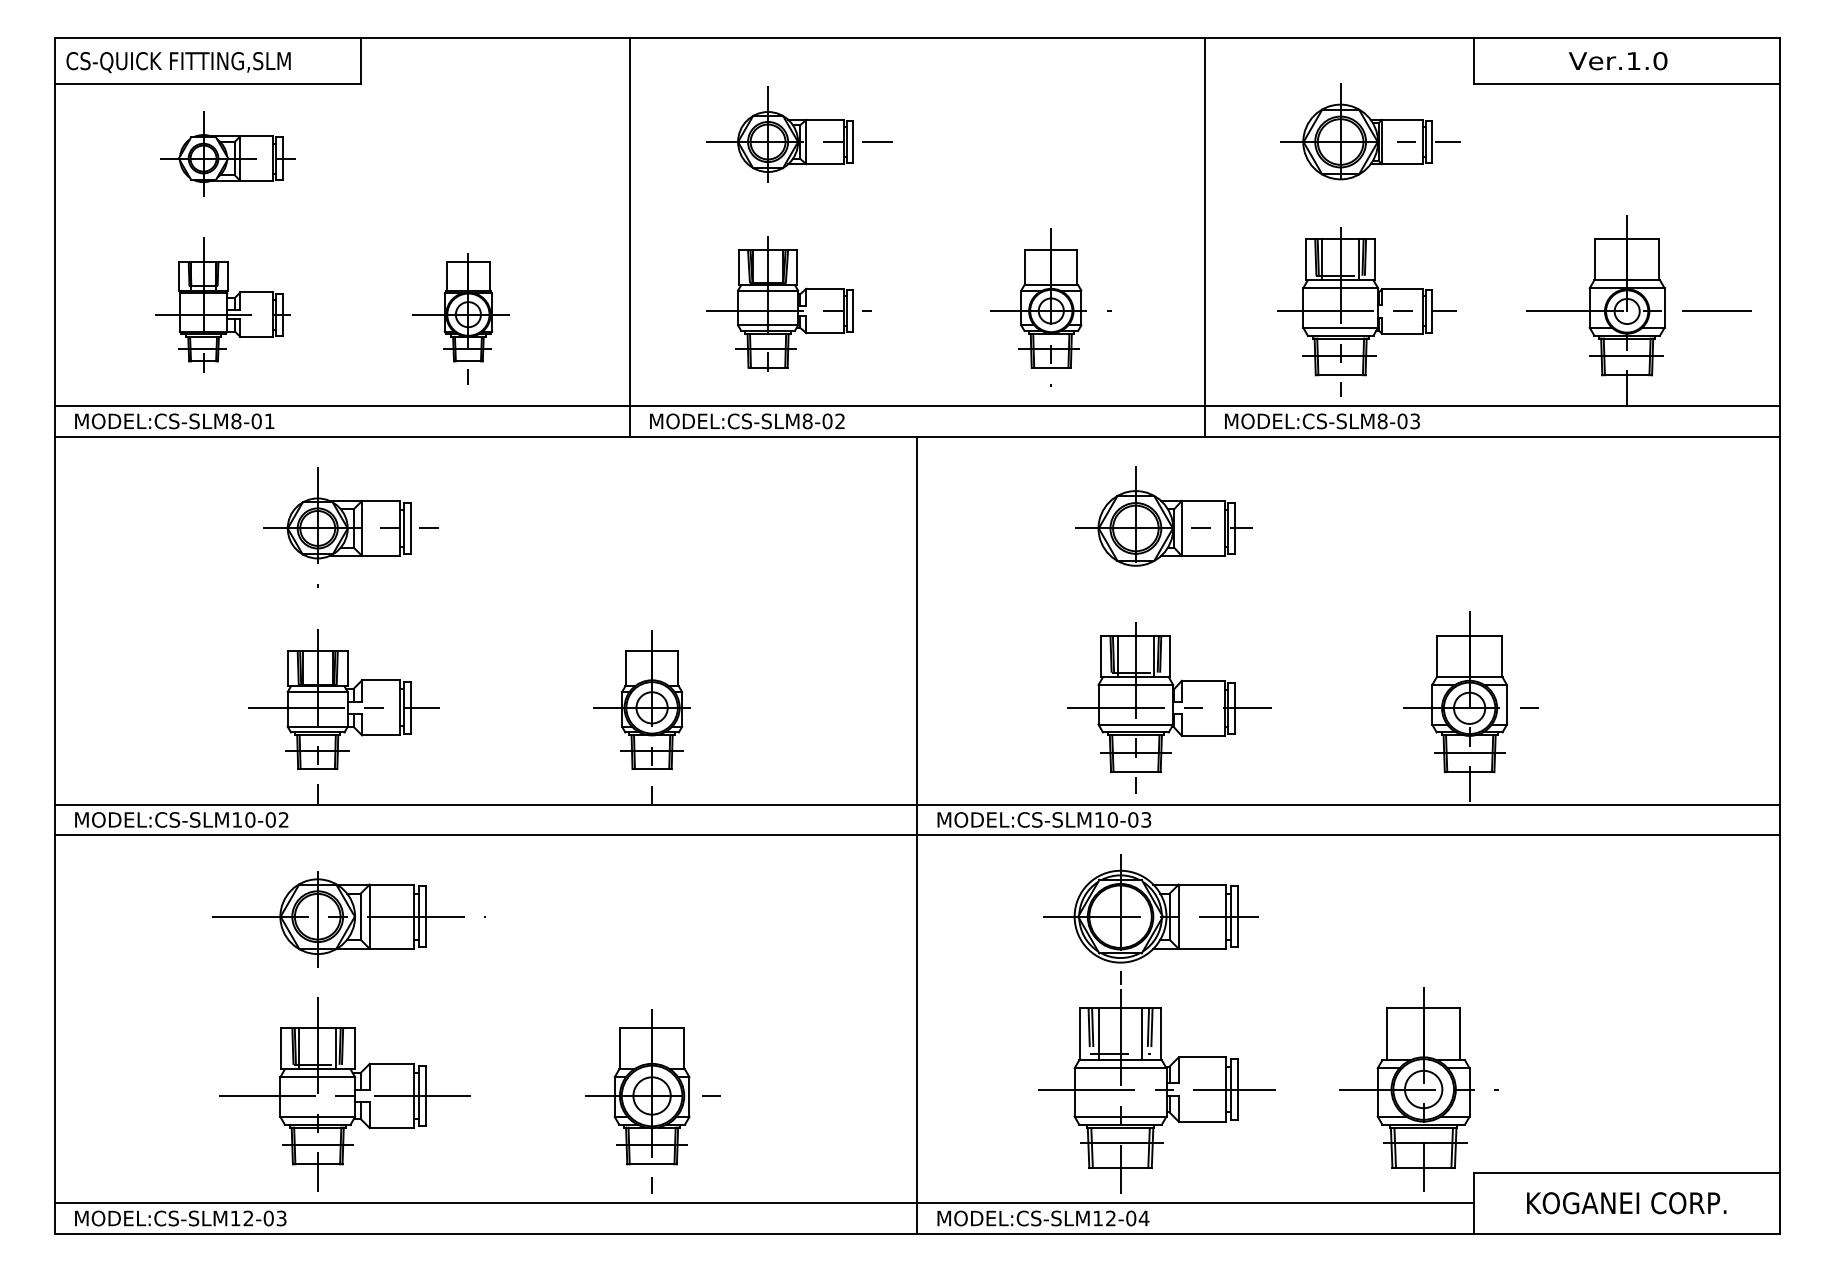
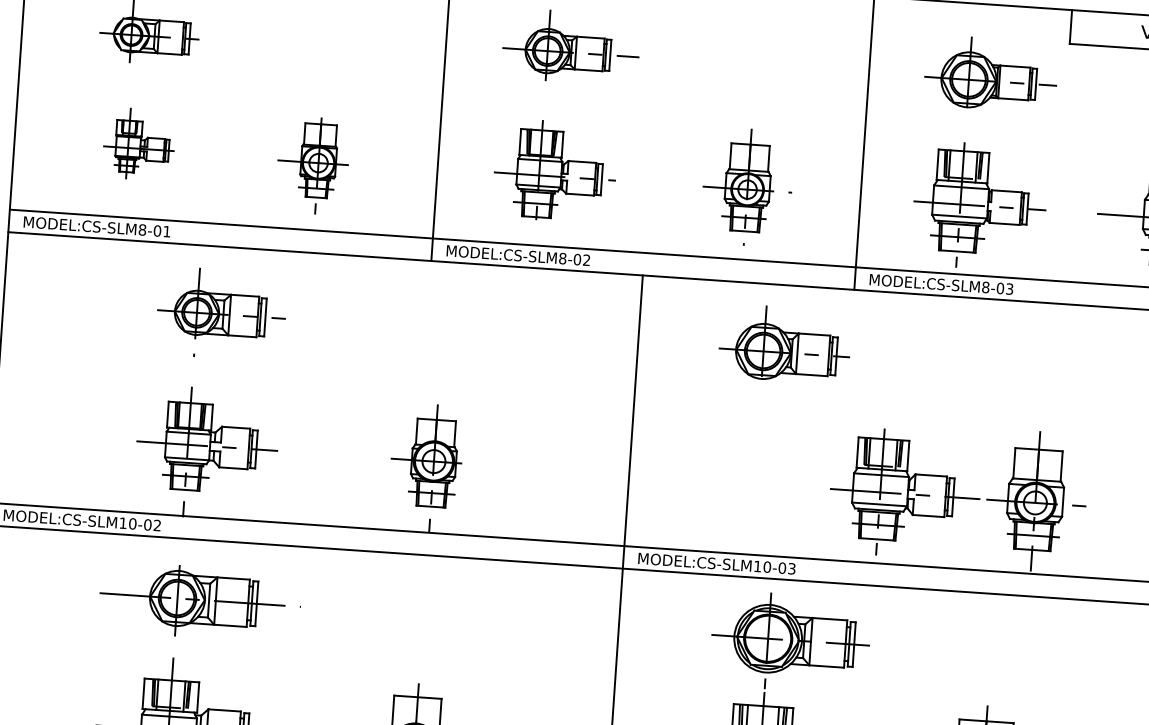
part: (222, 304) -> (138, 143), size x0.7
part: (1163, 516) -> (784, 344), moved
part: (1169, 707) -> (905, 493), moved

